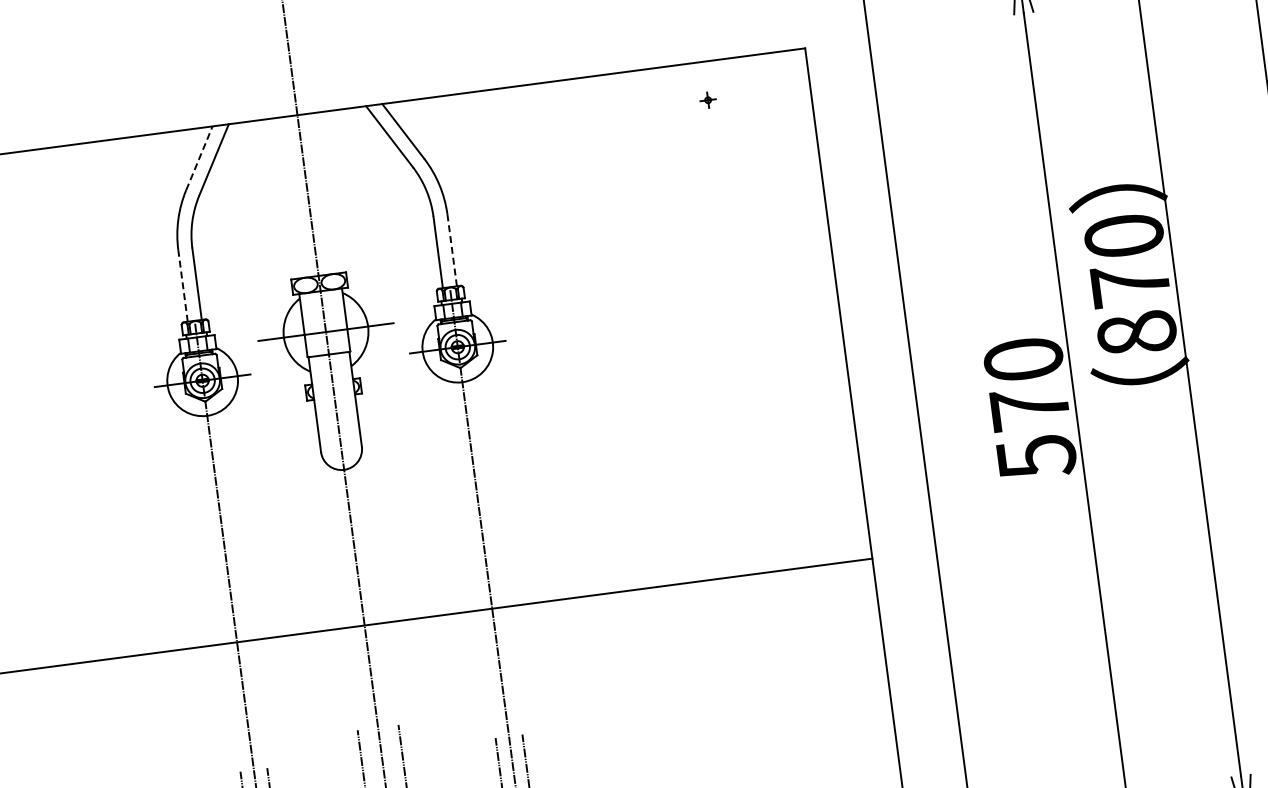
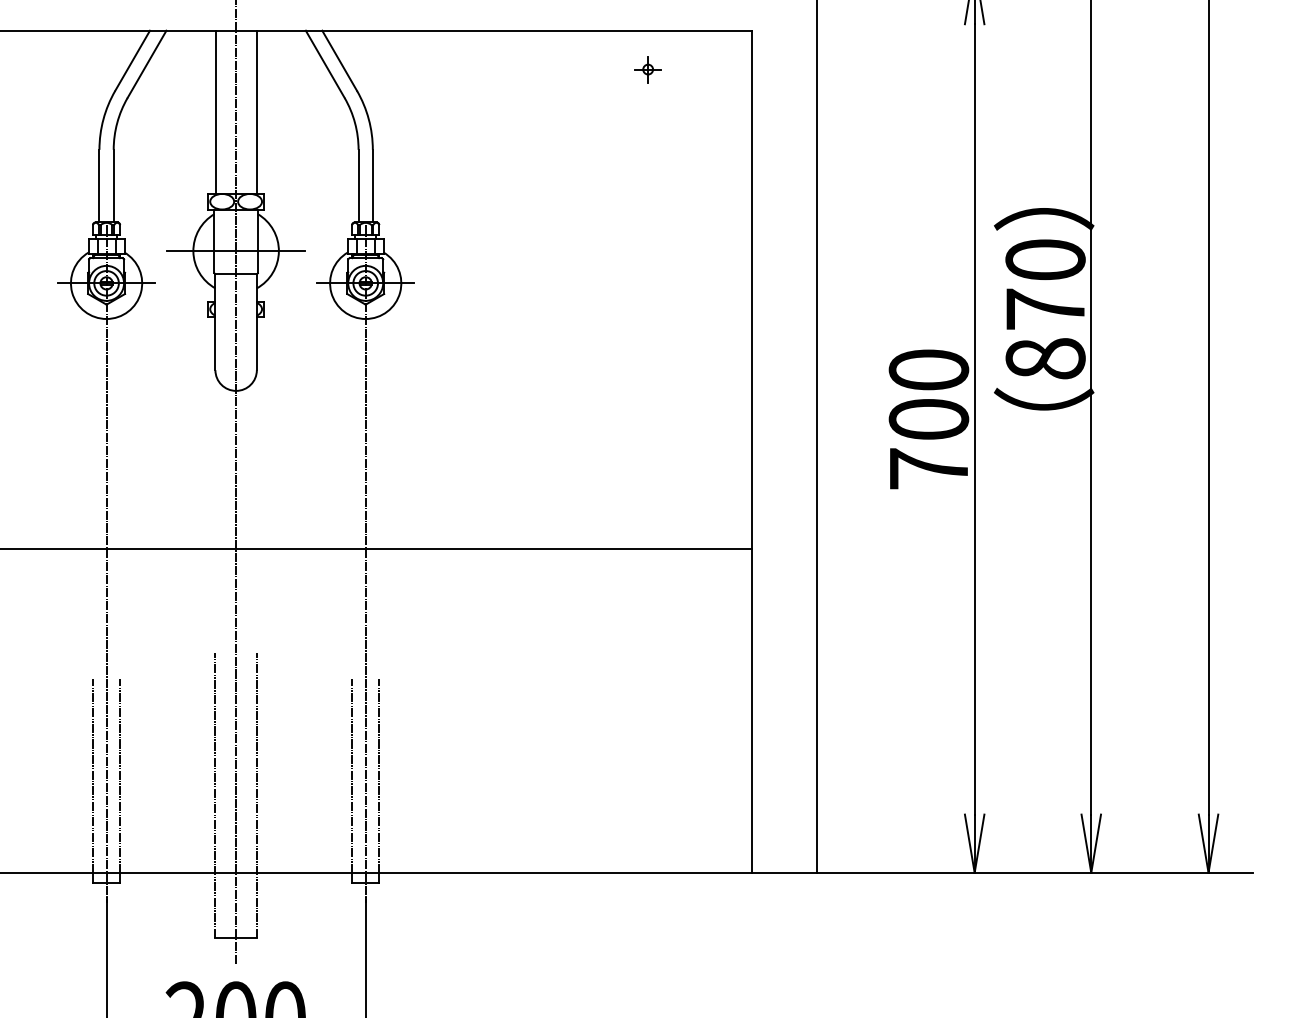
part: (707, 100) -> (647, 69), size x1.67
line: (199, 157) -> (132, 60), dashed -> solid
line: (327, 192) -> (256, 111), added
line: (287, 197) -> (215, 111), added
line: (451, 249) -> (372, 185), dashed -> solid
line: (182, 285) -> (99, 185), dashed -> solid
text: (1032, 432) -> (928, 444), 570 -> 700

